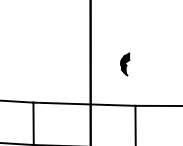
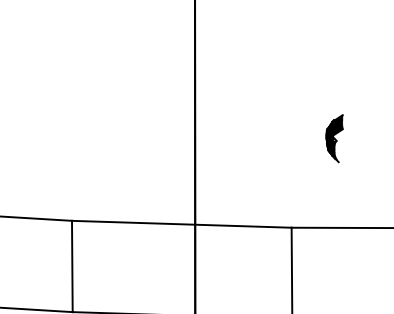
part: (125, 64) -> (334, 138), moved

